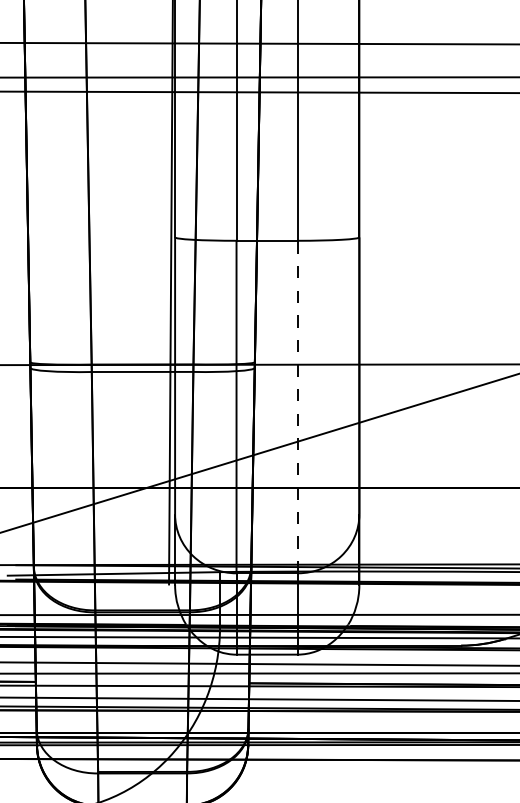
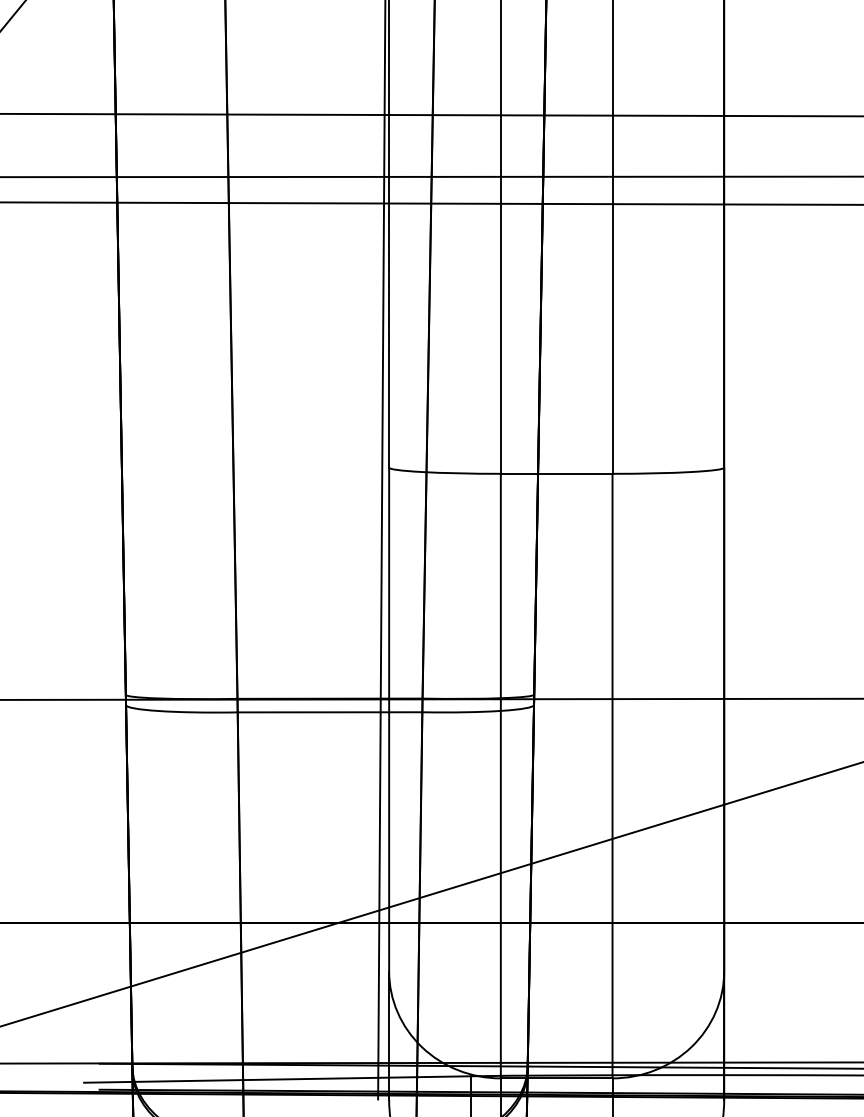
arc: (297, 415) -> (611, 791), dashed -> solid

